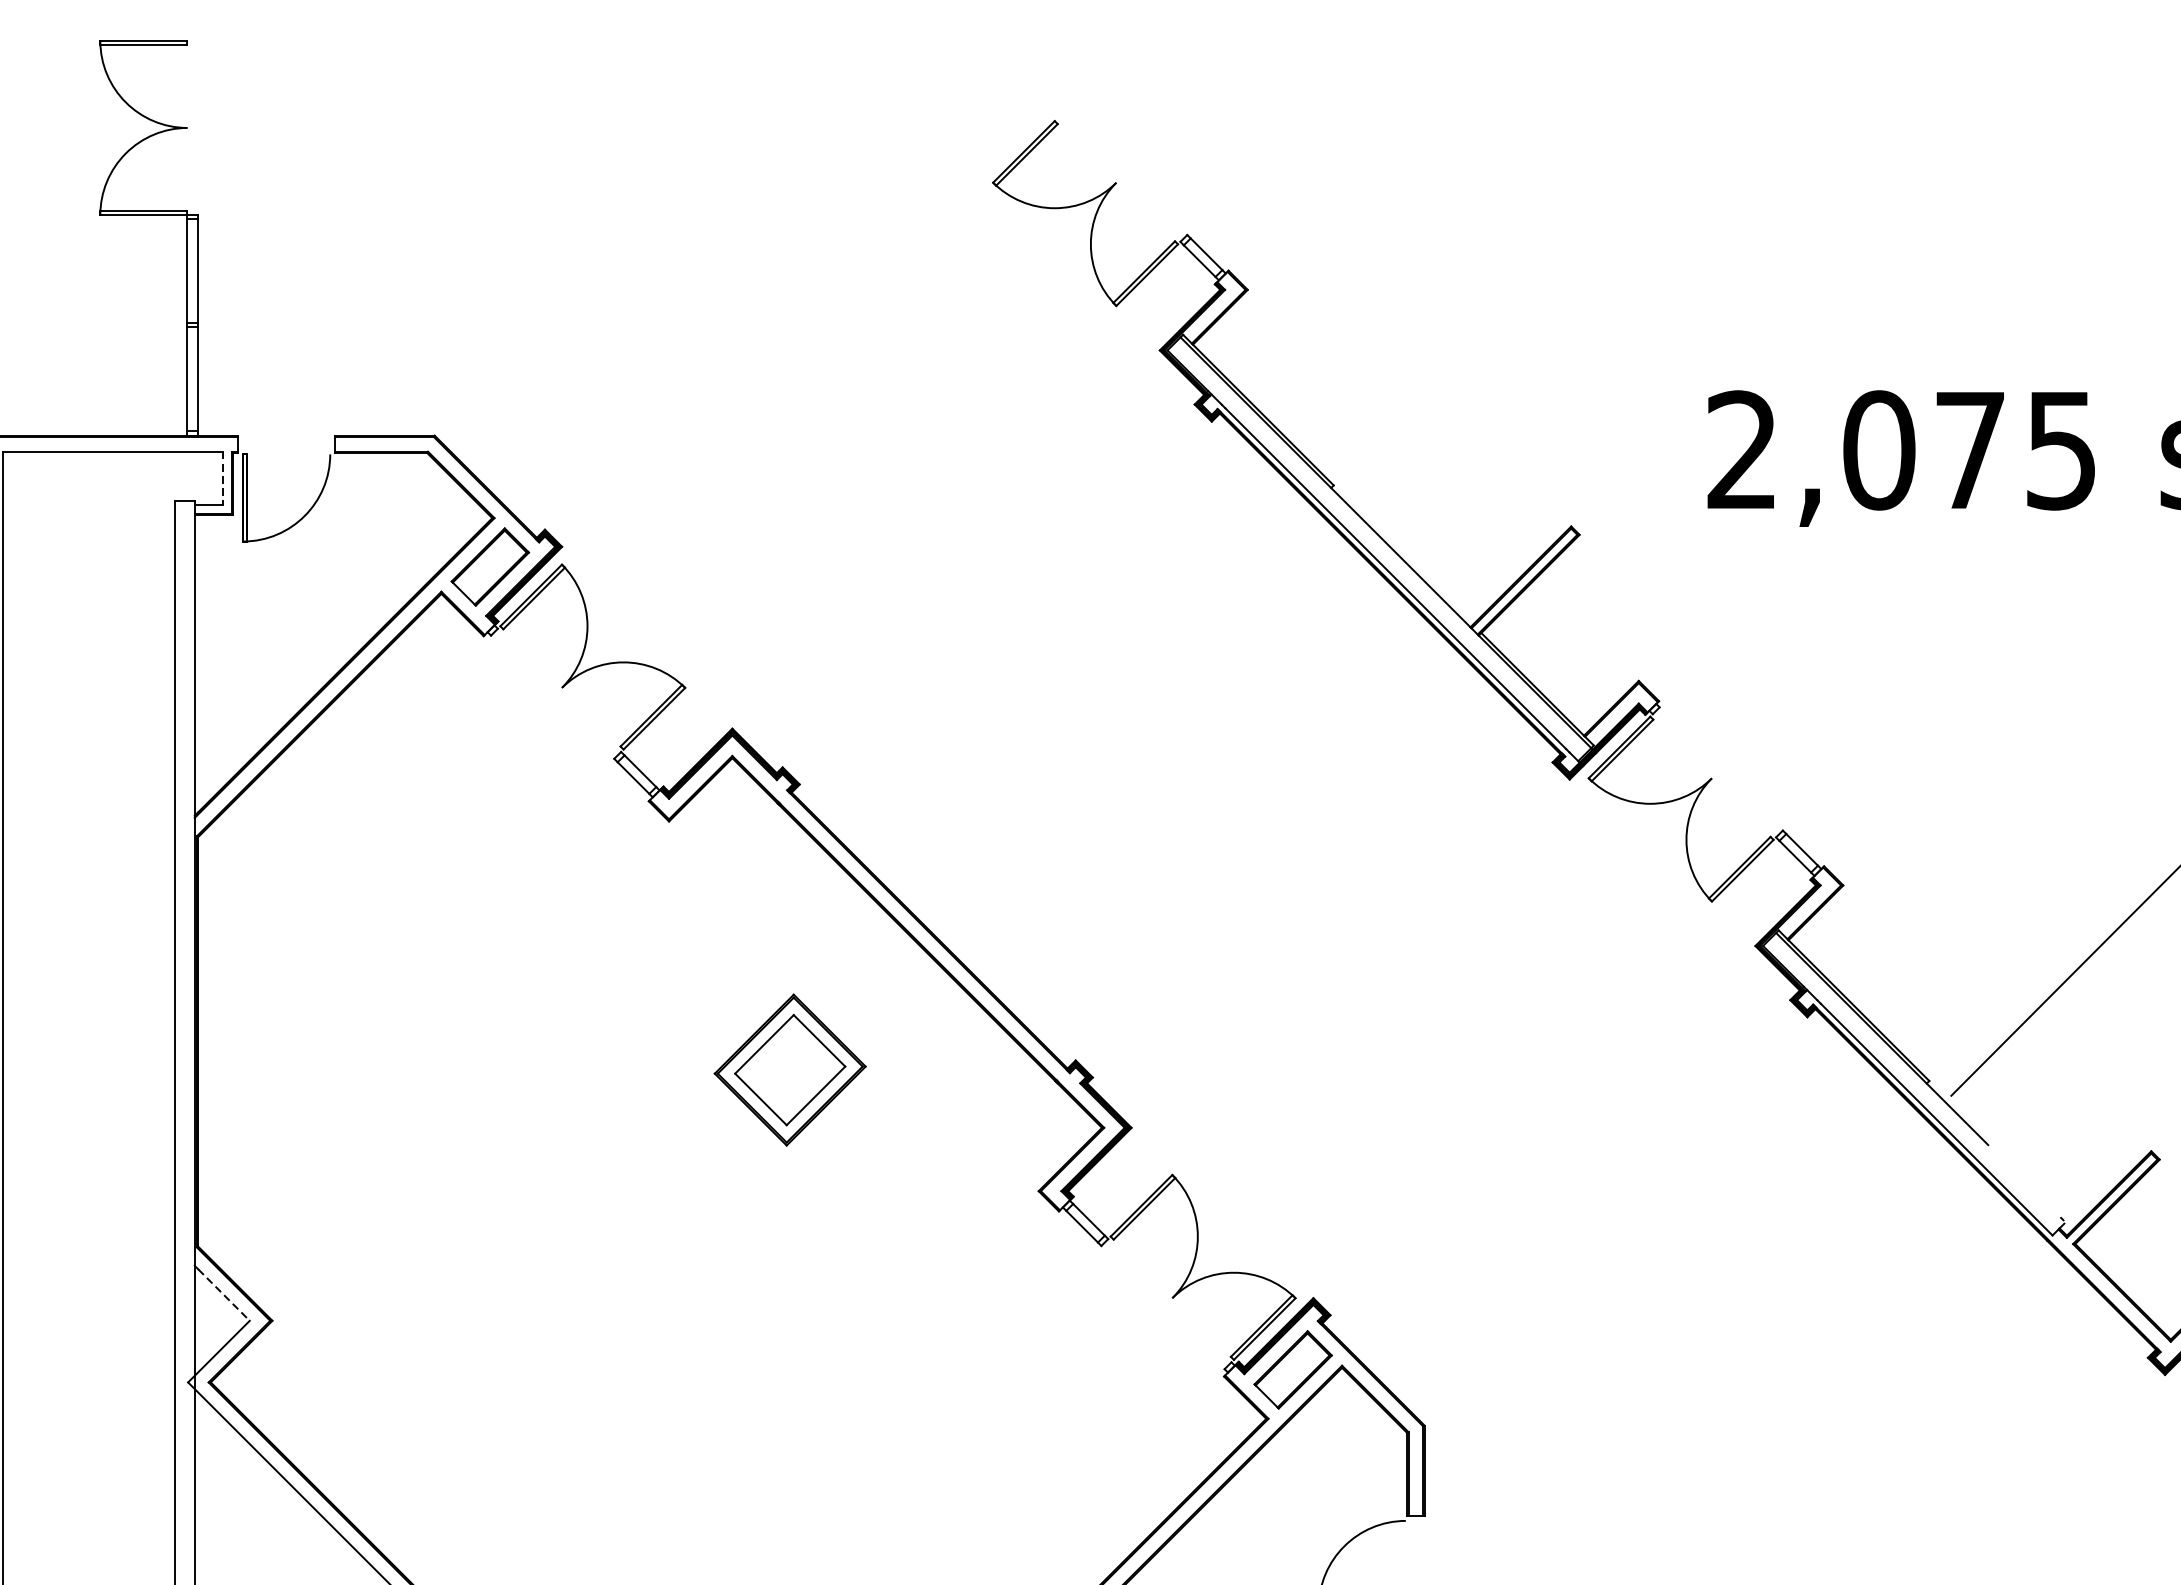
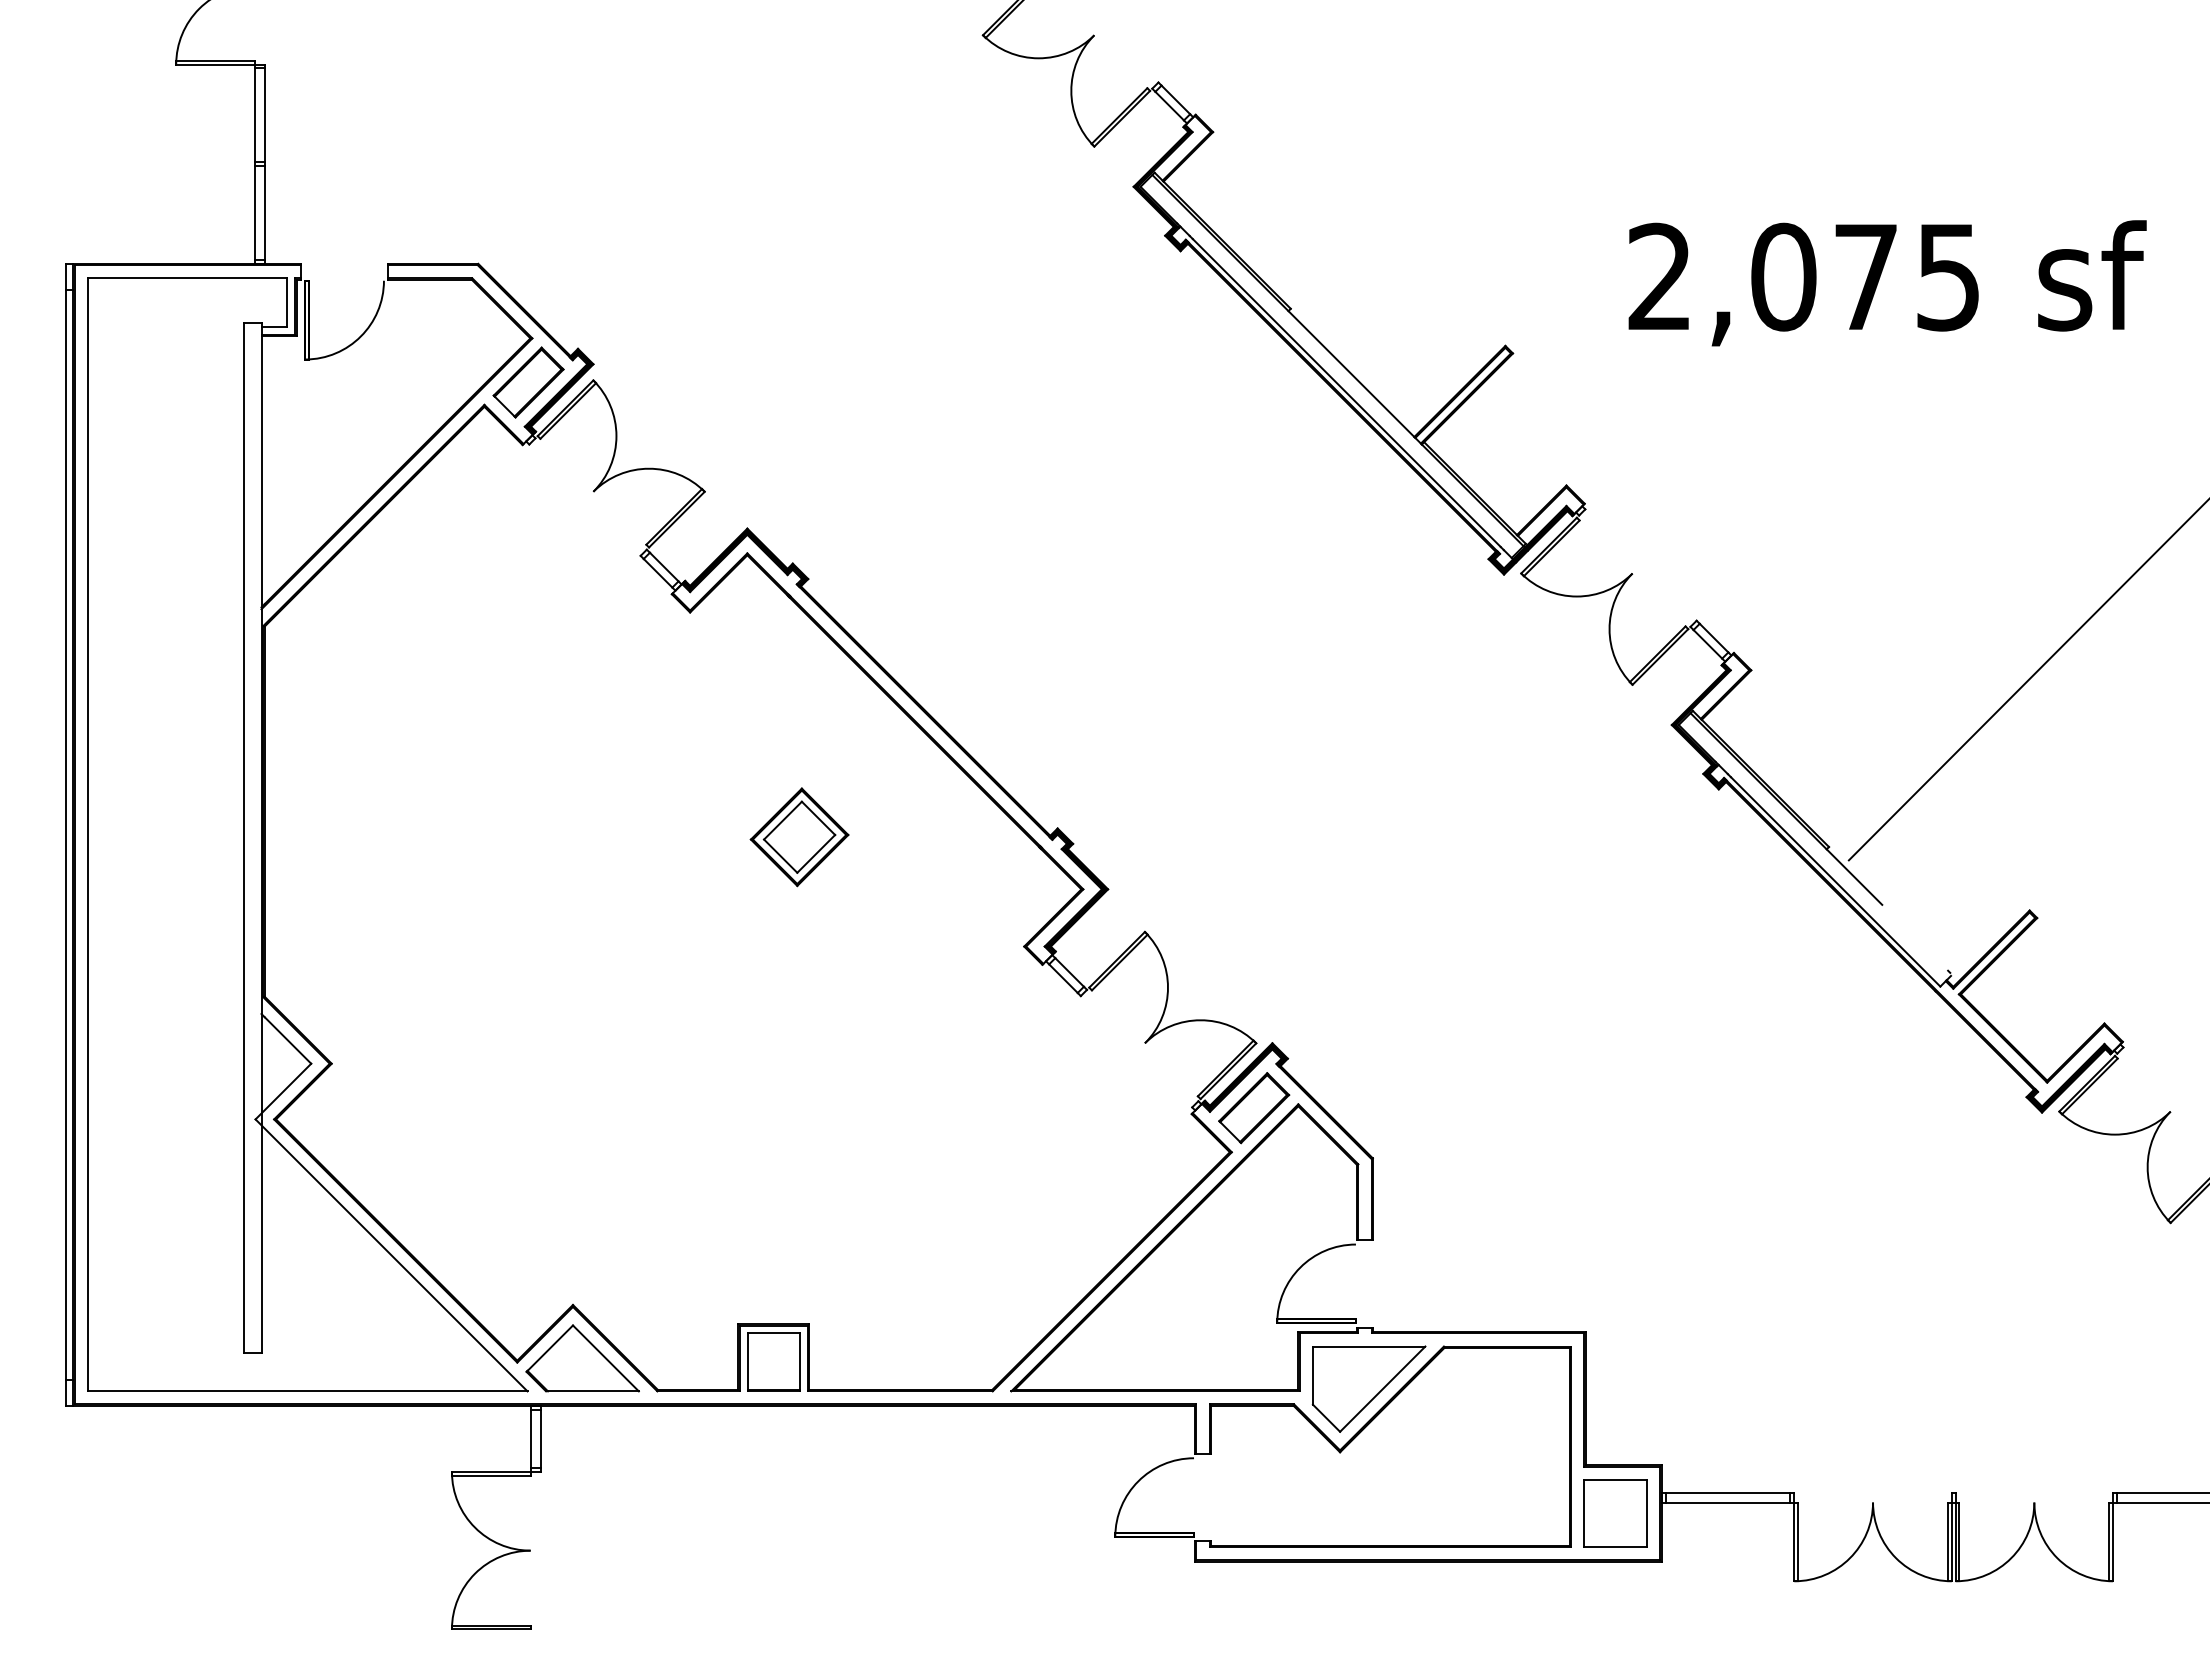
line: (223, 478) -> (287, 302), dashed -> solid
part: (790, 1070) -> (799, 837), size x0.71
line: (224, 1295) -> (288, 1040), dashed -> solid

